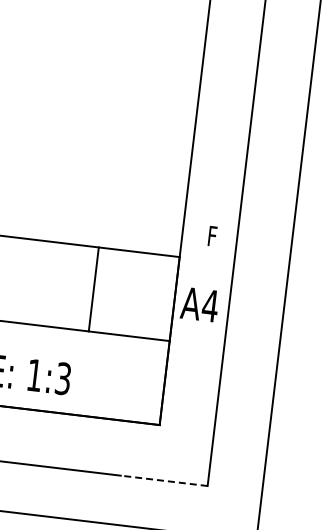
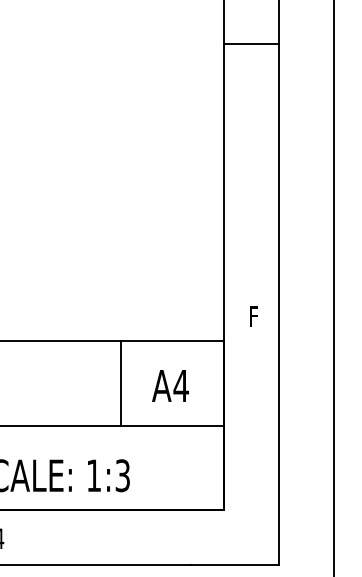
line: (93, 289) -> (121, 383), moved
text: (199, 304) -> (170, 385), moved
line: (164, 481) -> (235, 565), dashed -> solid

